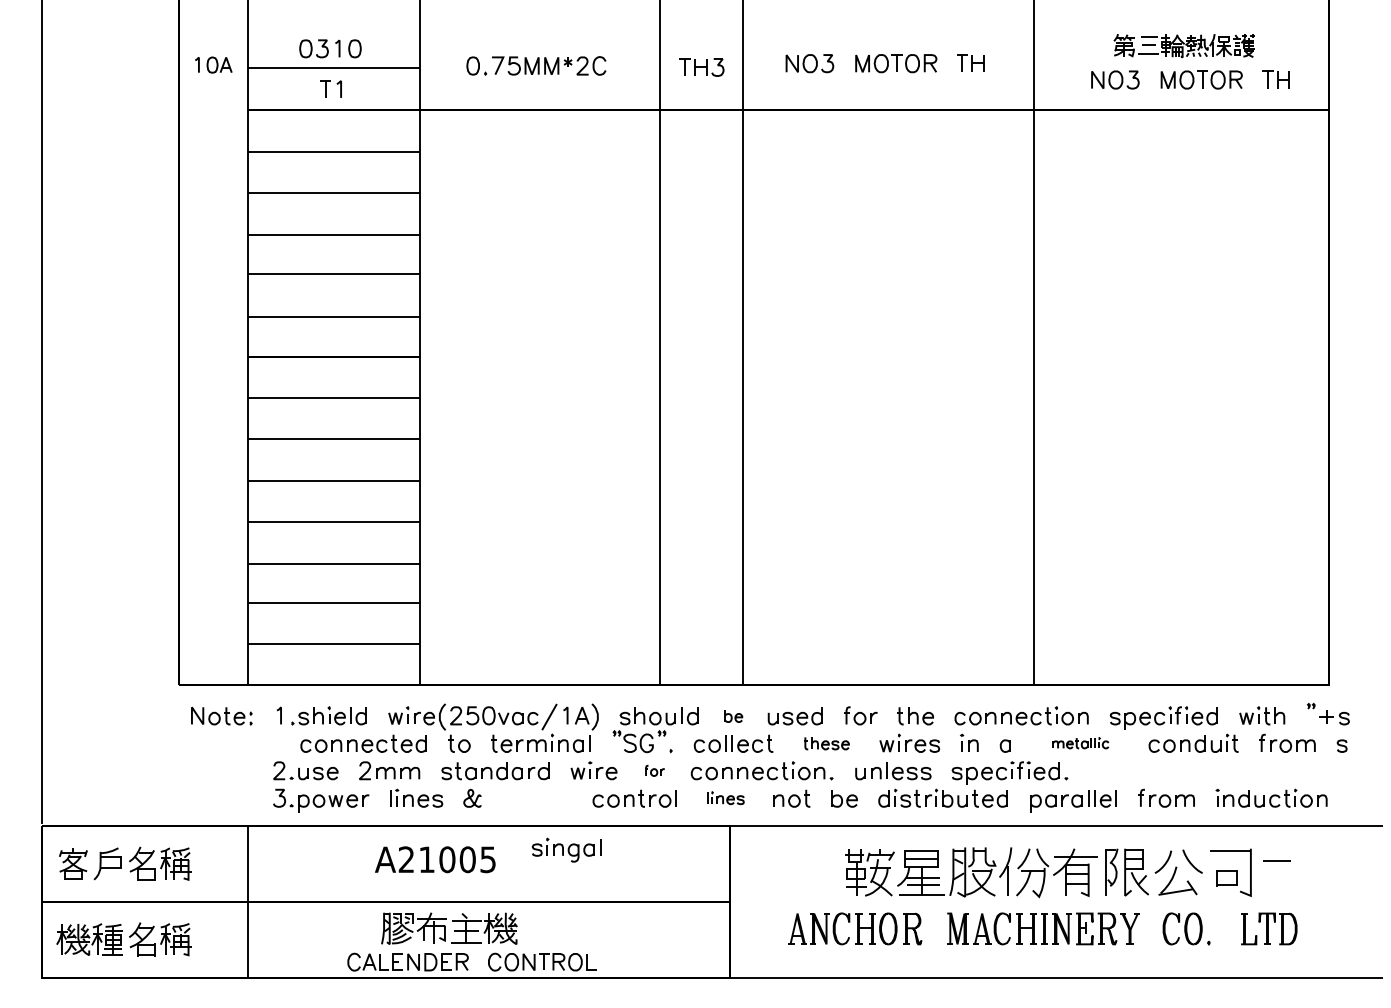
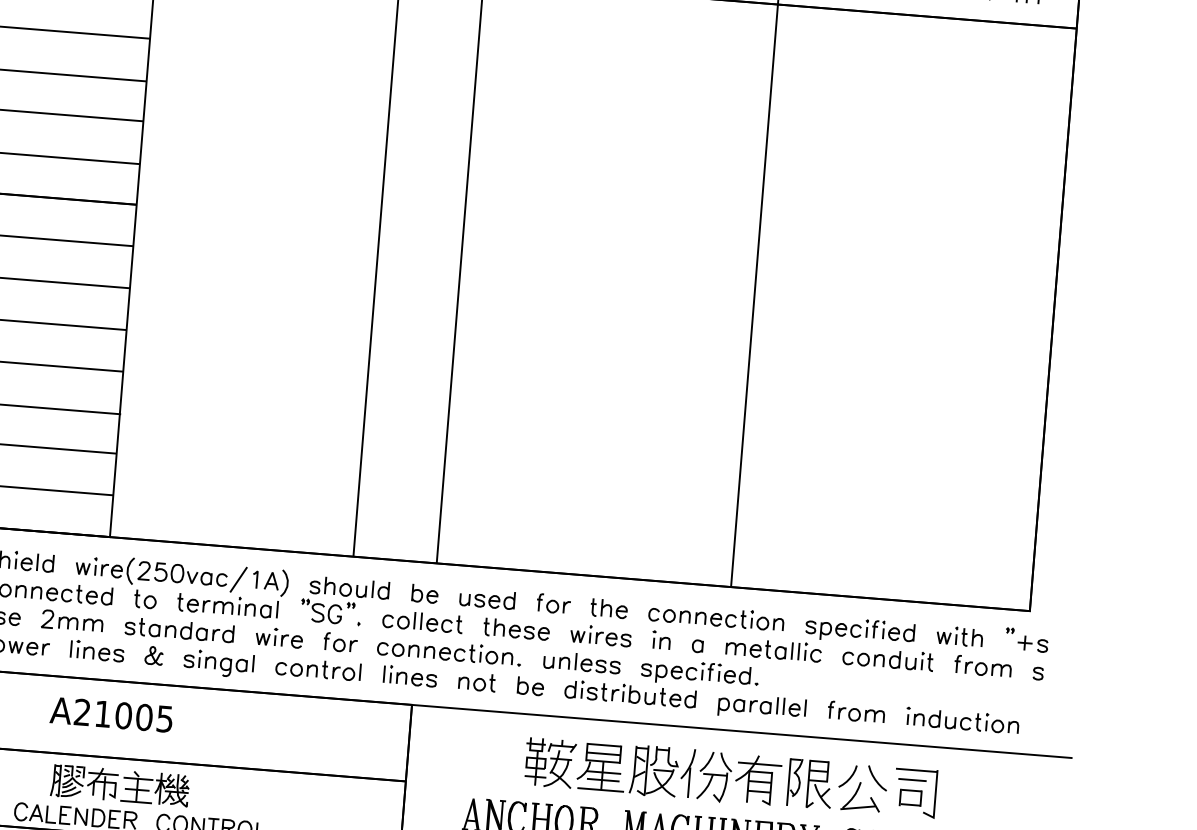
part: (733, 716) -> (424, 594), size x1.43
part: (1080, 742) -> (773, 648), size x1.67
part: (826, 743) -> (516, 629), size x1.43
part: (654, 770) -> (340, 642), size x1.67
part: (725, 797) -> (410, 675), size x1.43
part: (566, 849) -> (218, 663), moved
line: (1276, 860) -> (911, 779), moved

